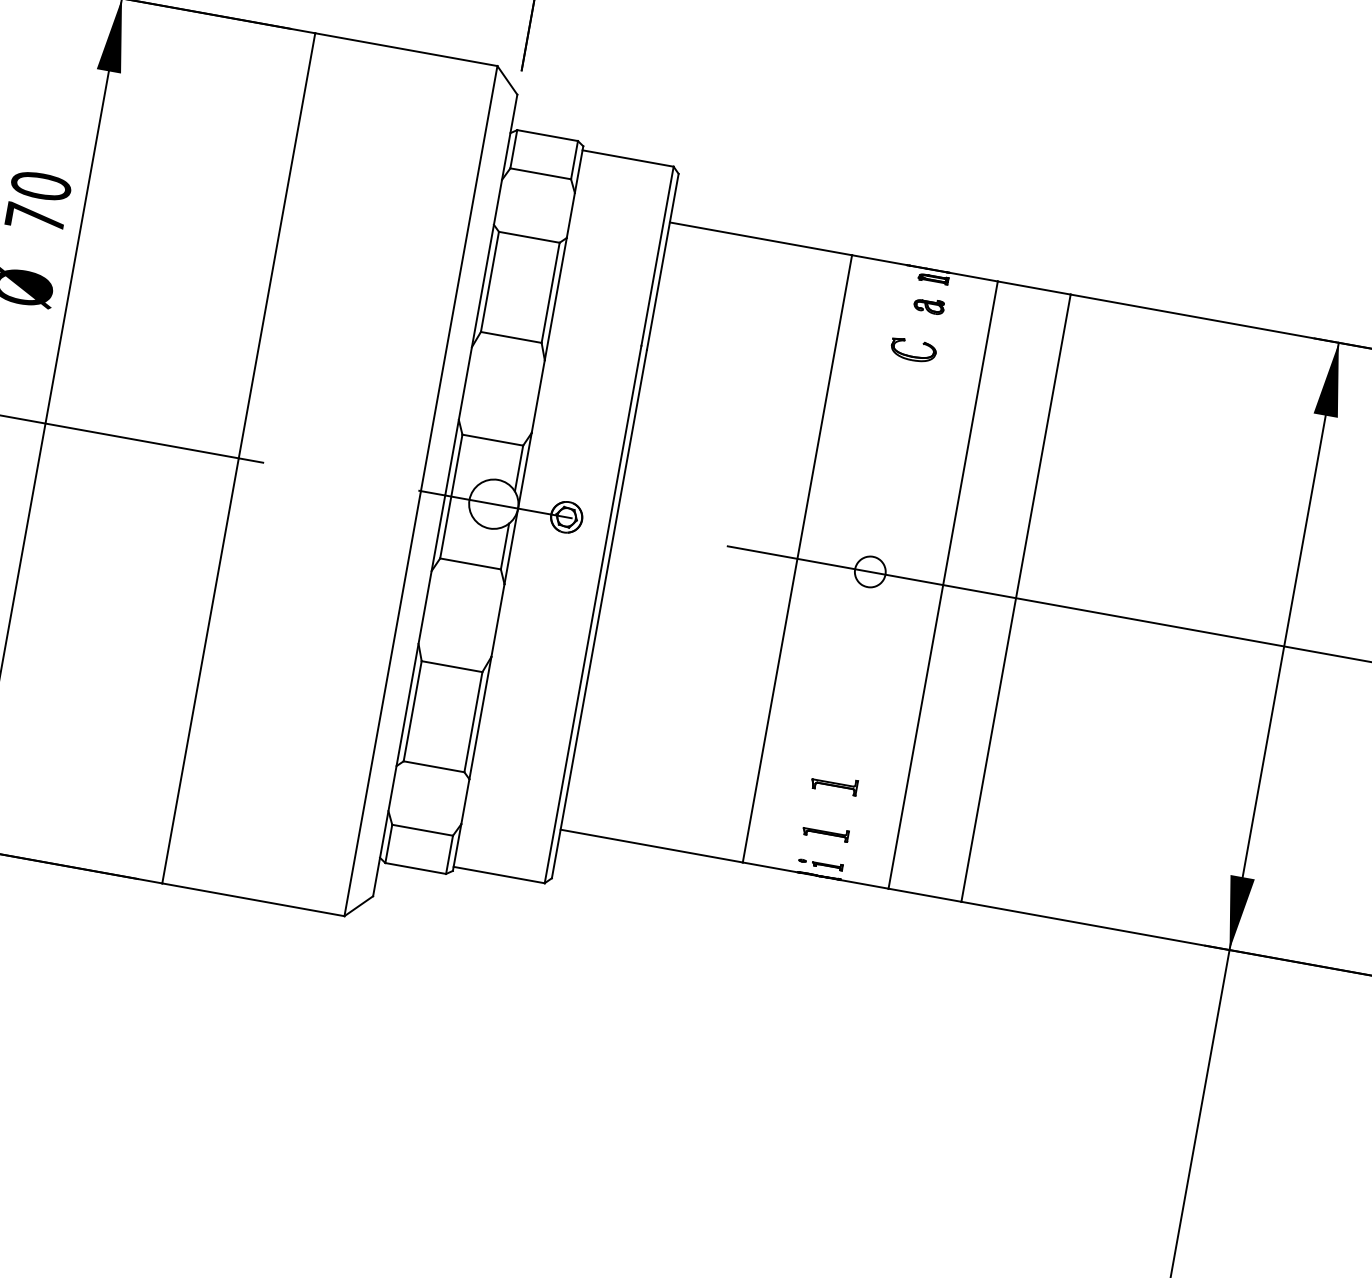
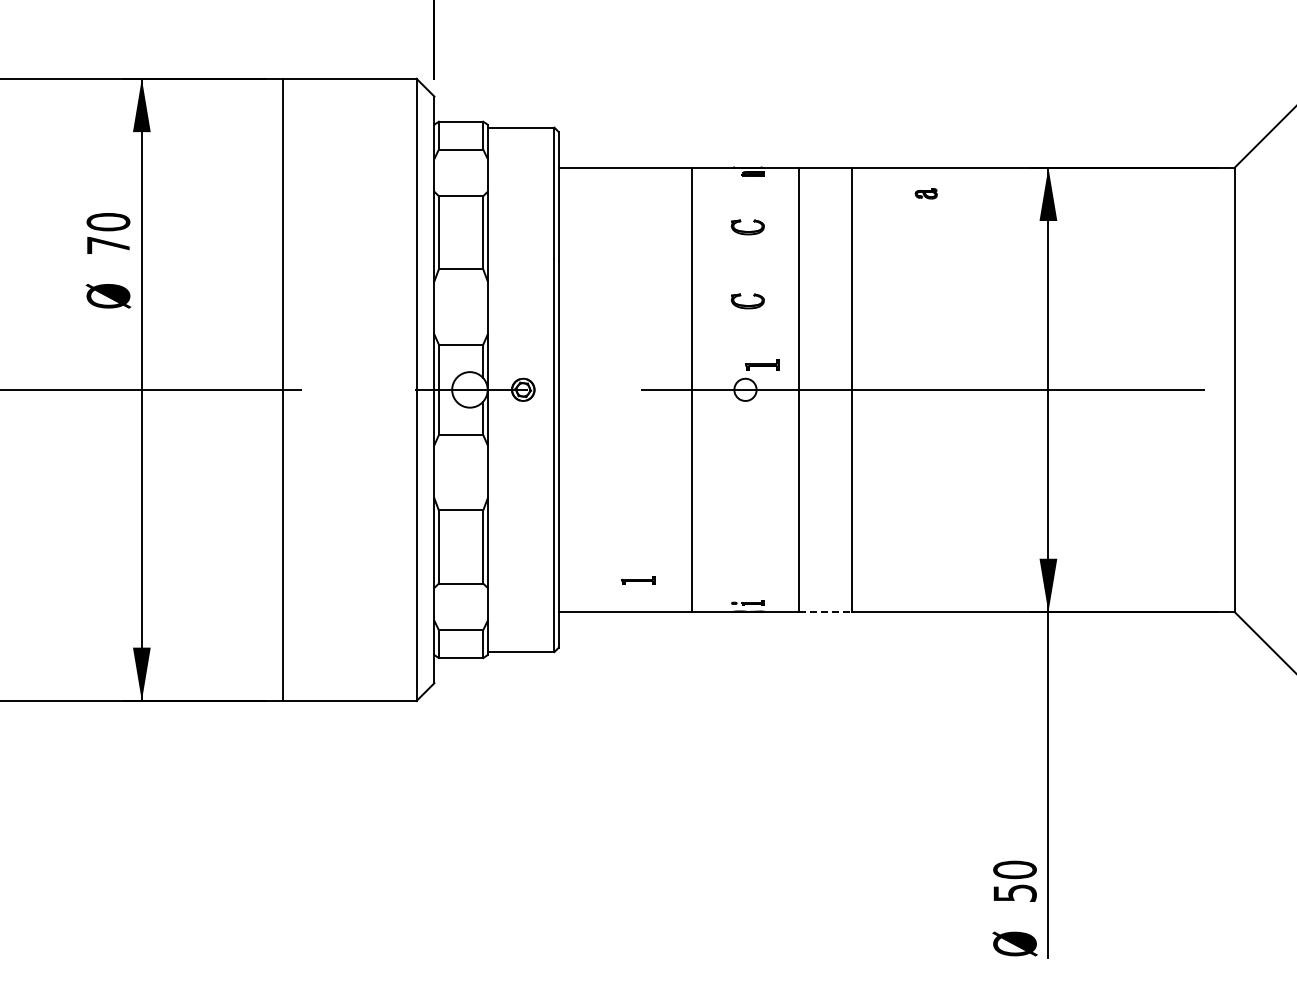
part: (928, 305) -> (925, 193), moved
part: (894, 451) -> (747, 301), added
part: (835, 783) -> (762, 364), moved
part: (826, 832) -> (638, 580), moved
line: (924, 895) -> (825, 612), solid -> dashed

